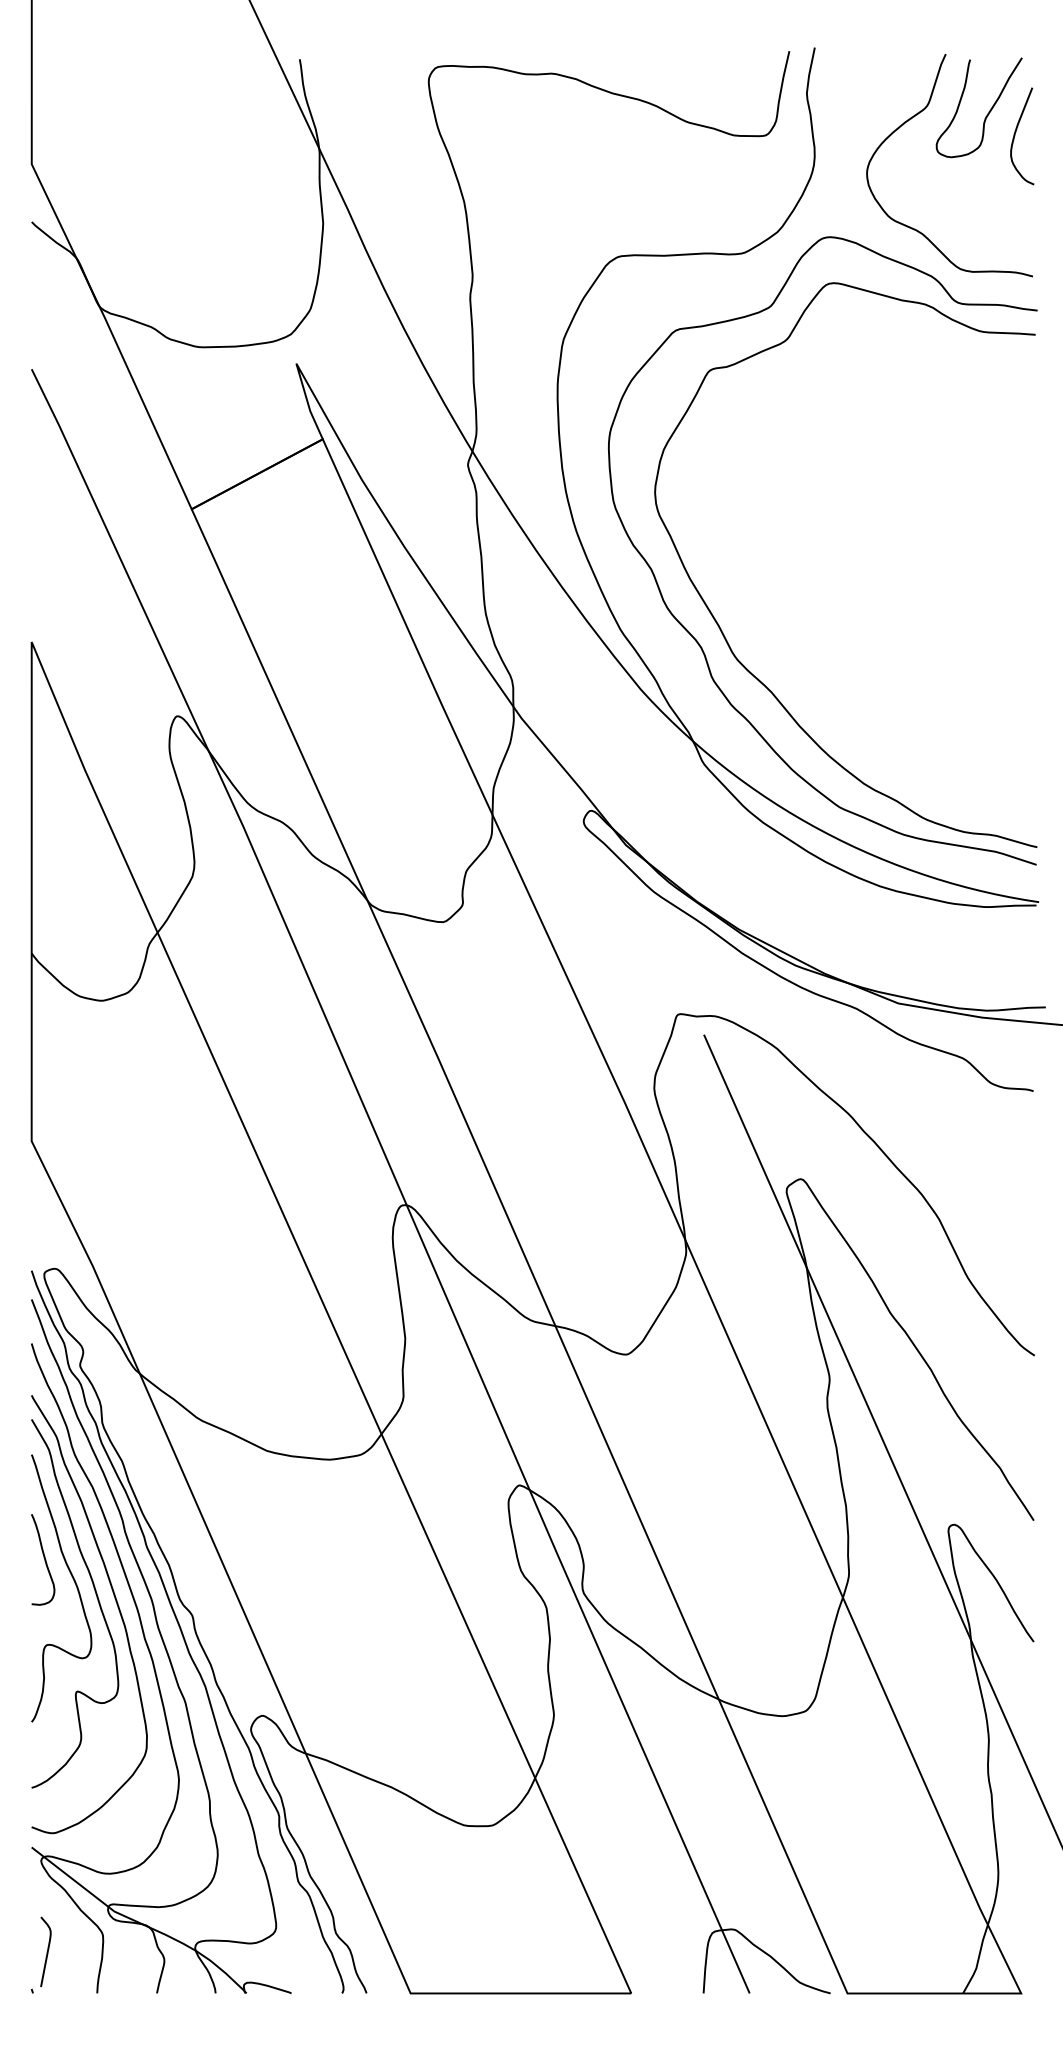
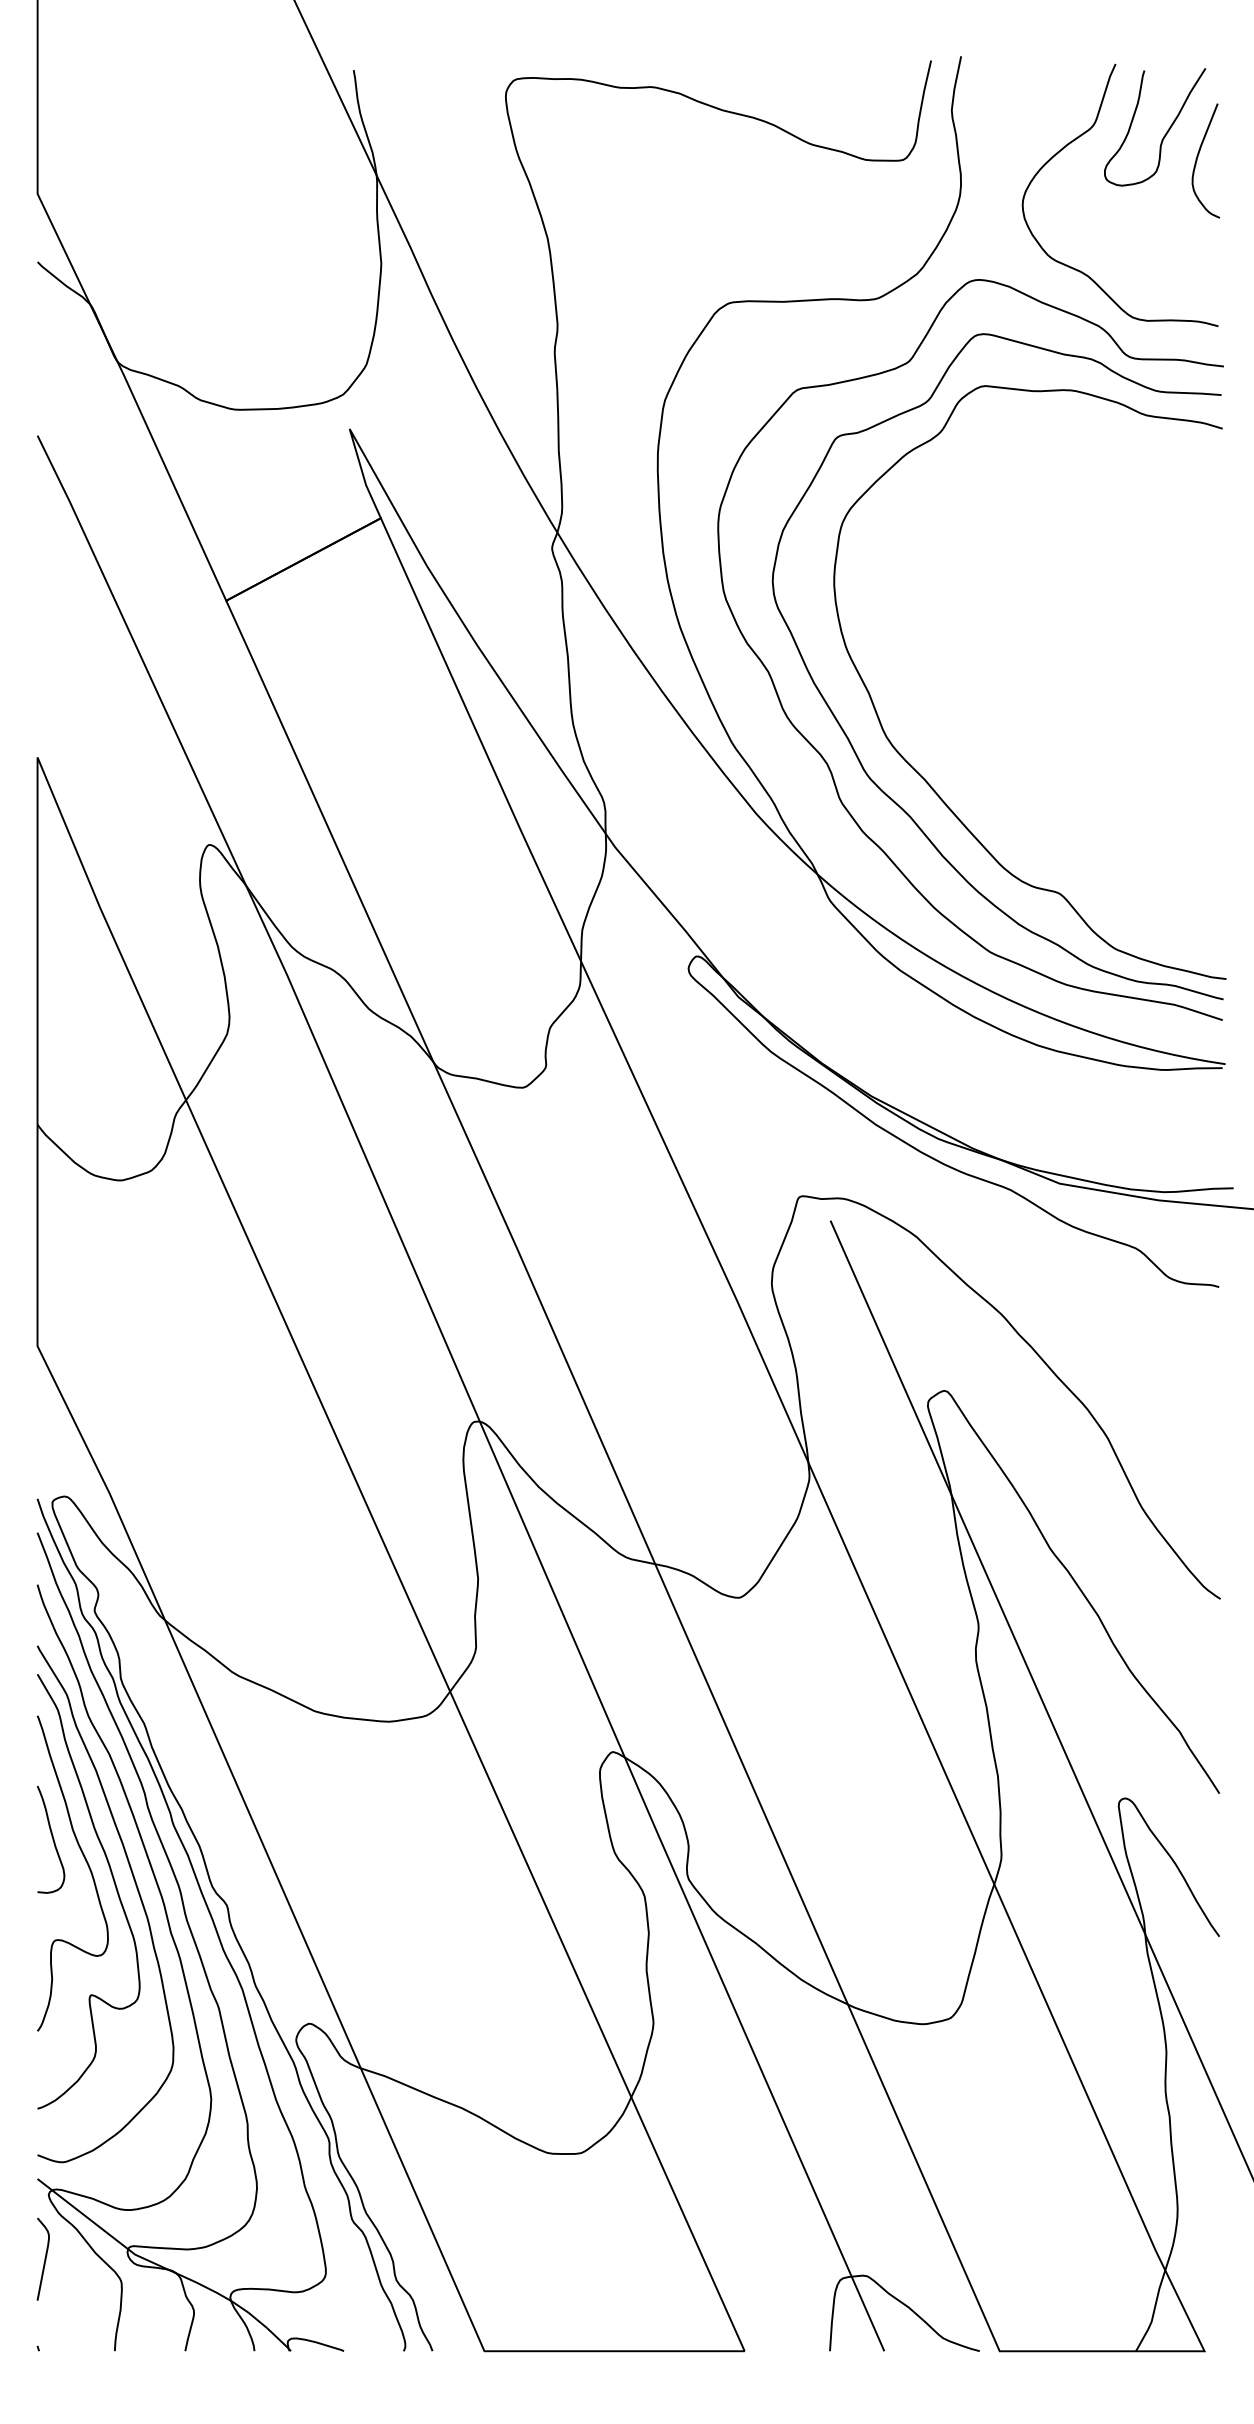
curve: (787, 663) -> (928, 782), added
curve: (46, 1951) -> (44, 2258), moved

